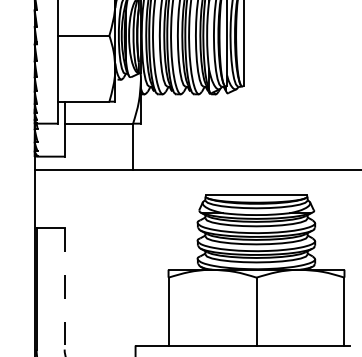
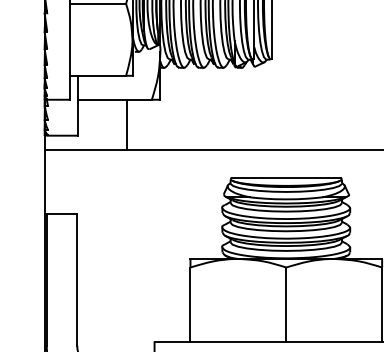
line: (132, 146) -> (126, 124), moved
line: (64, 288) -> (77, 279), dashed -> solid

